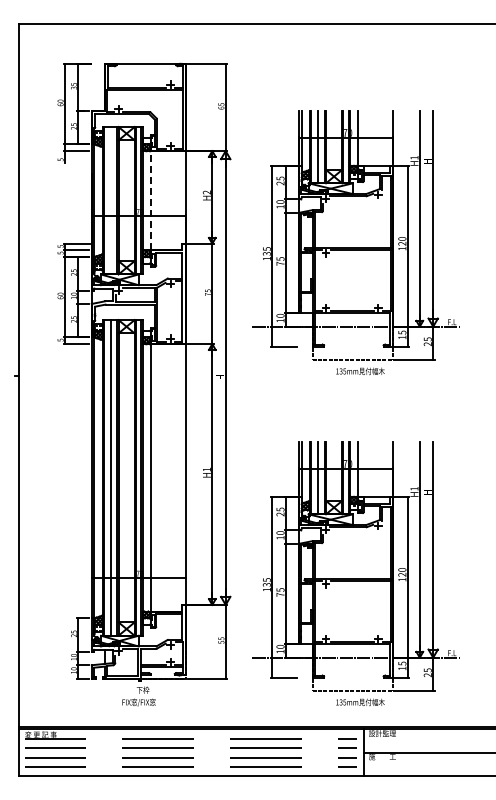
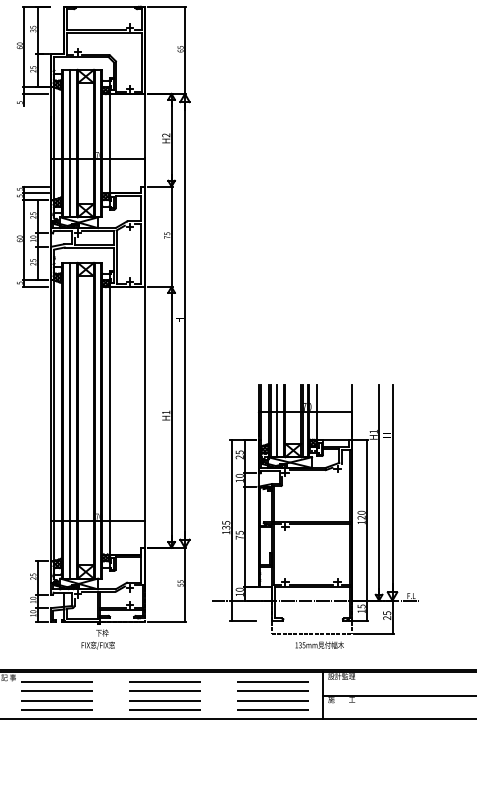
line: (110, 200) -> (69, 143), added
line: (150, 200) -> (109, 143), dashed -> solid
part: (355, 242) -> (314, 185), removed

